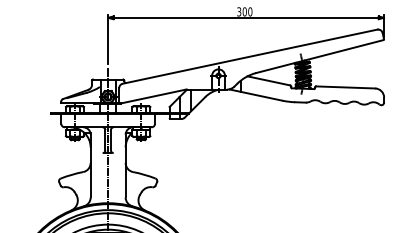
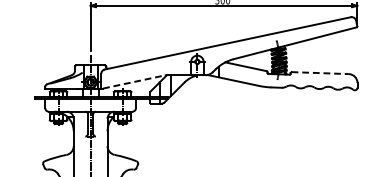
line: (345, 87) -> (320, 73), solid -> dashed
line: (152, 96) -> (133, 81), solid -> dashed

